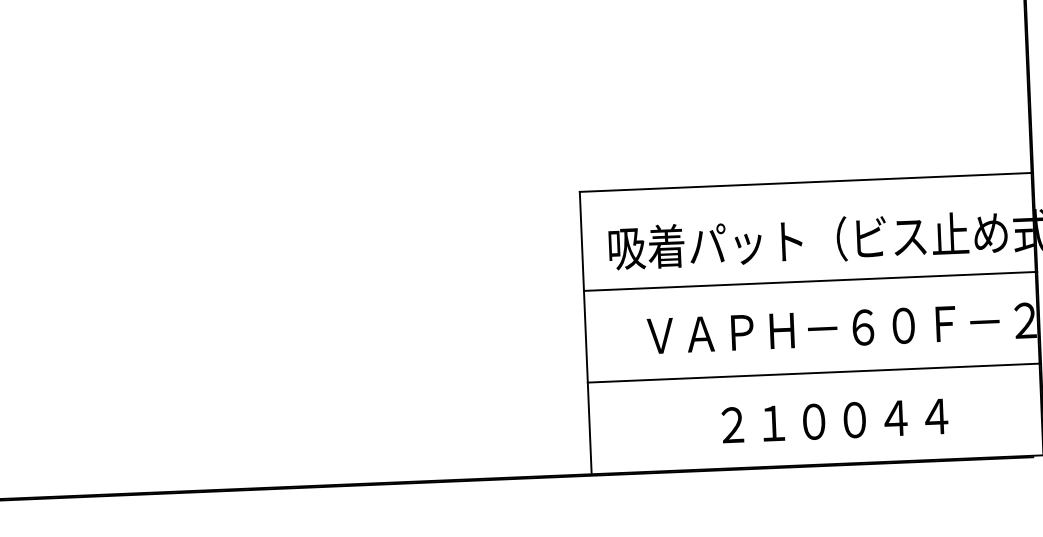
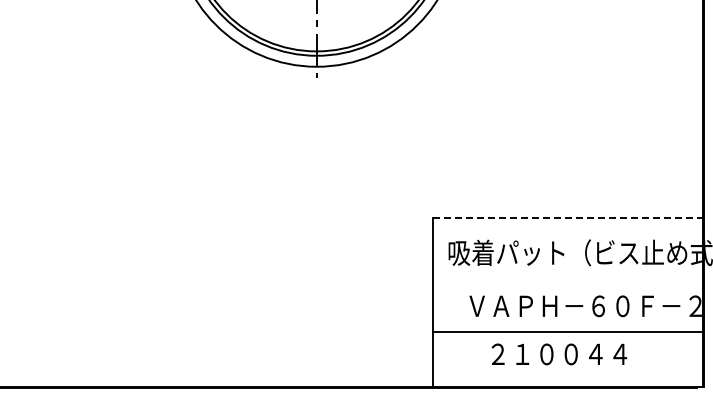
line: (806, 183) -> (568, 218), solid -> dashed
line: (810, 281) -> (568, 277), removed
text: (835, 421) -> (559, 354), moved

